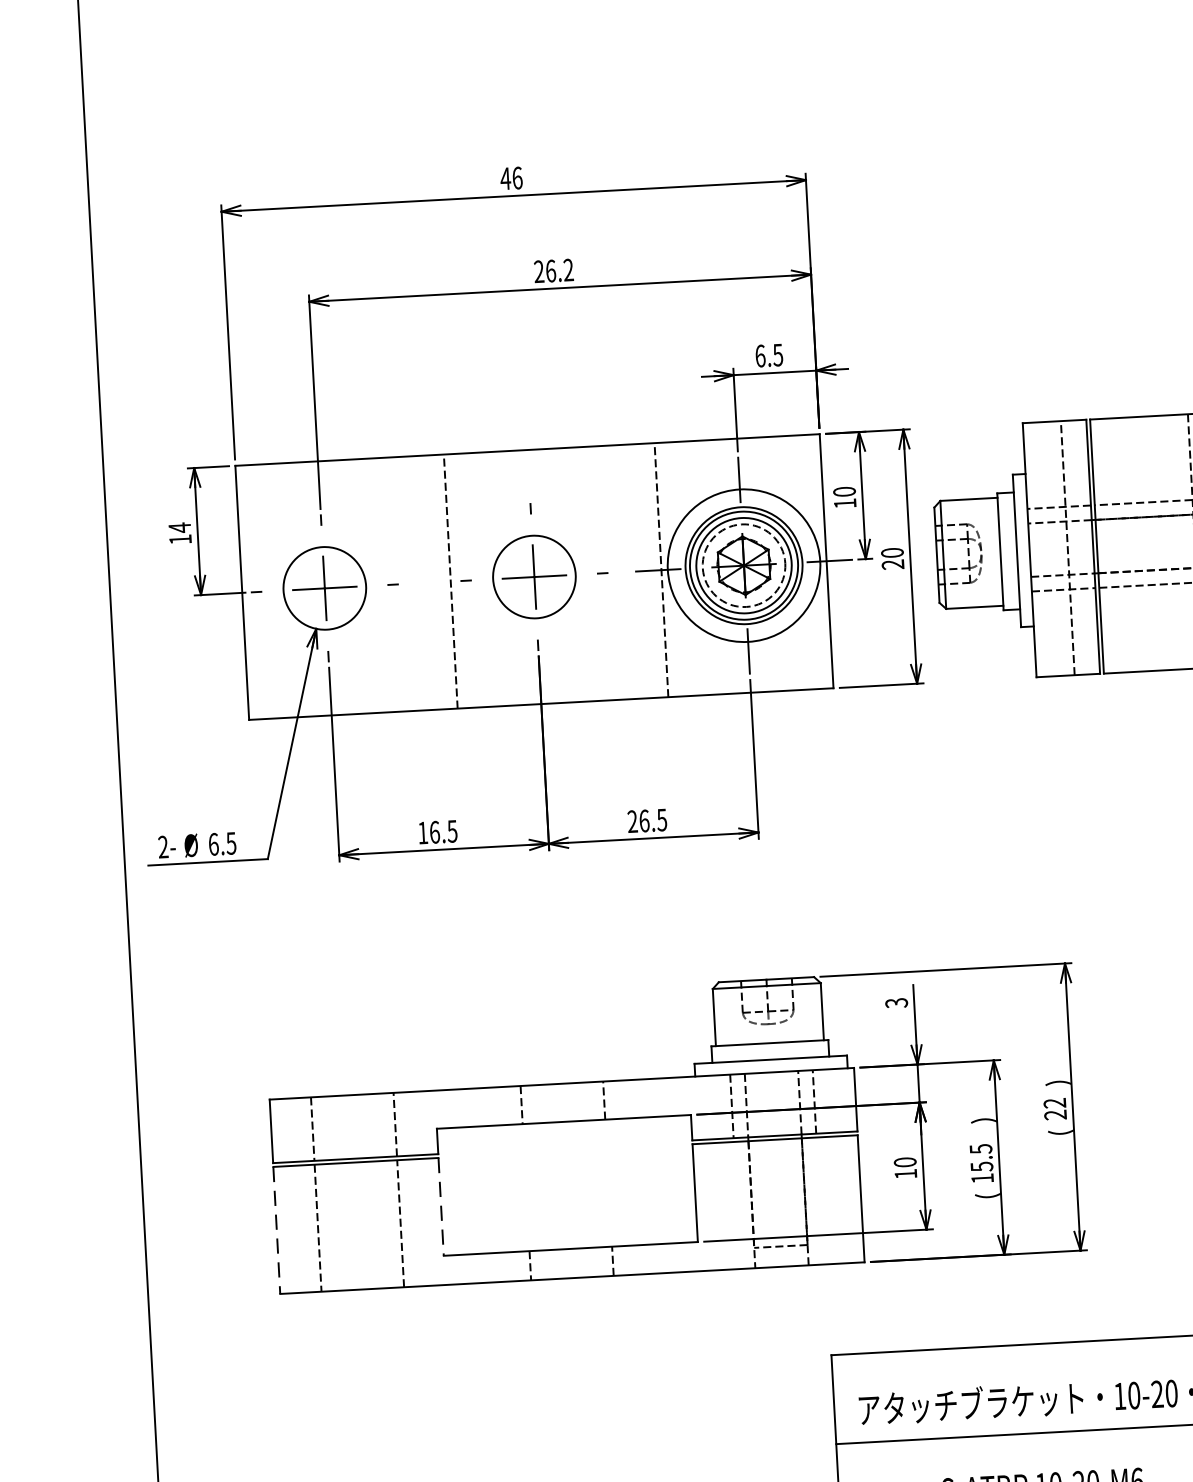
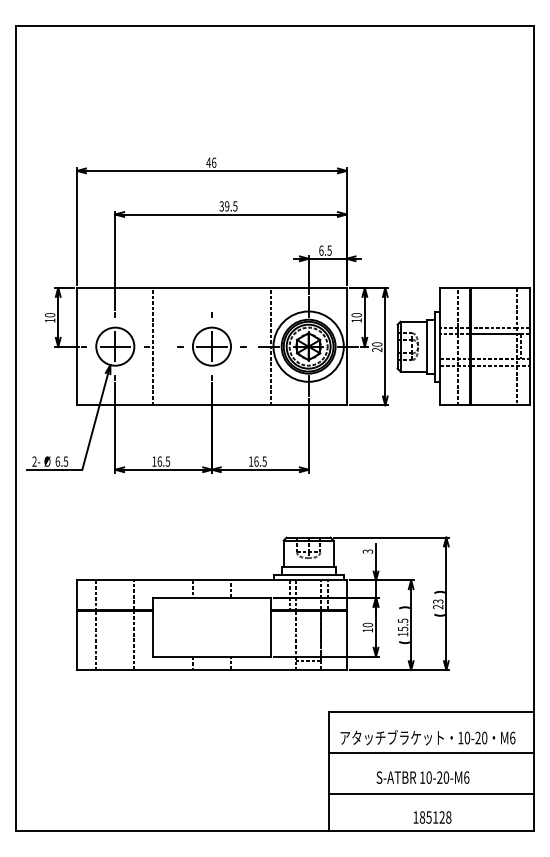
text: (553, 271) -> (228, 206), 26.2 -> 39.5
text: (180, 526) -> (50, 314), 14 -> 10
line: (450, 581) -> (153, 346), moved
text: (631, 821) -> (250, 461), 26.5 -> 16.5
text: (1055, 1102) -> (438, 601), 22 -> 23
line: (441, 1205) -> (153, 633), dashed -> solid
line: (277, 1232) -> (77, 641), dashed -> solid

